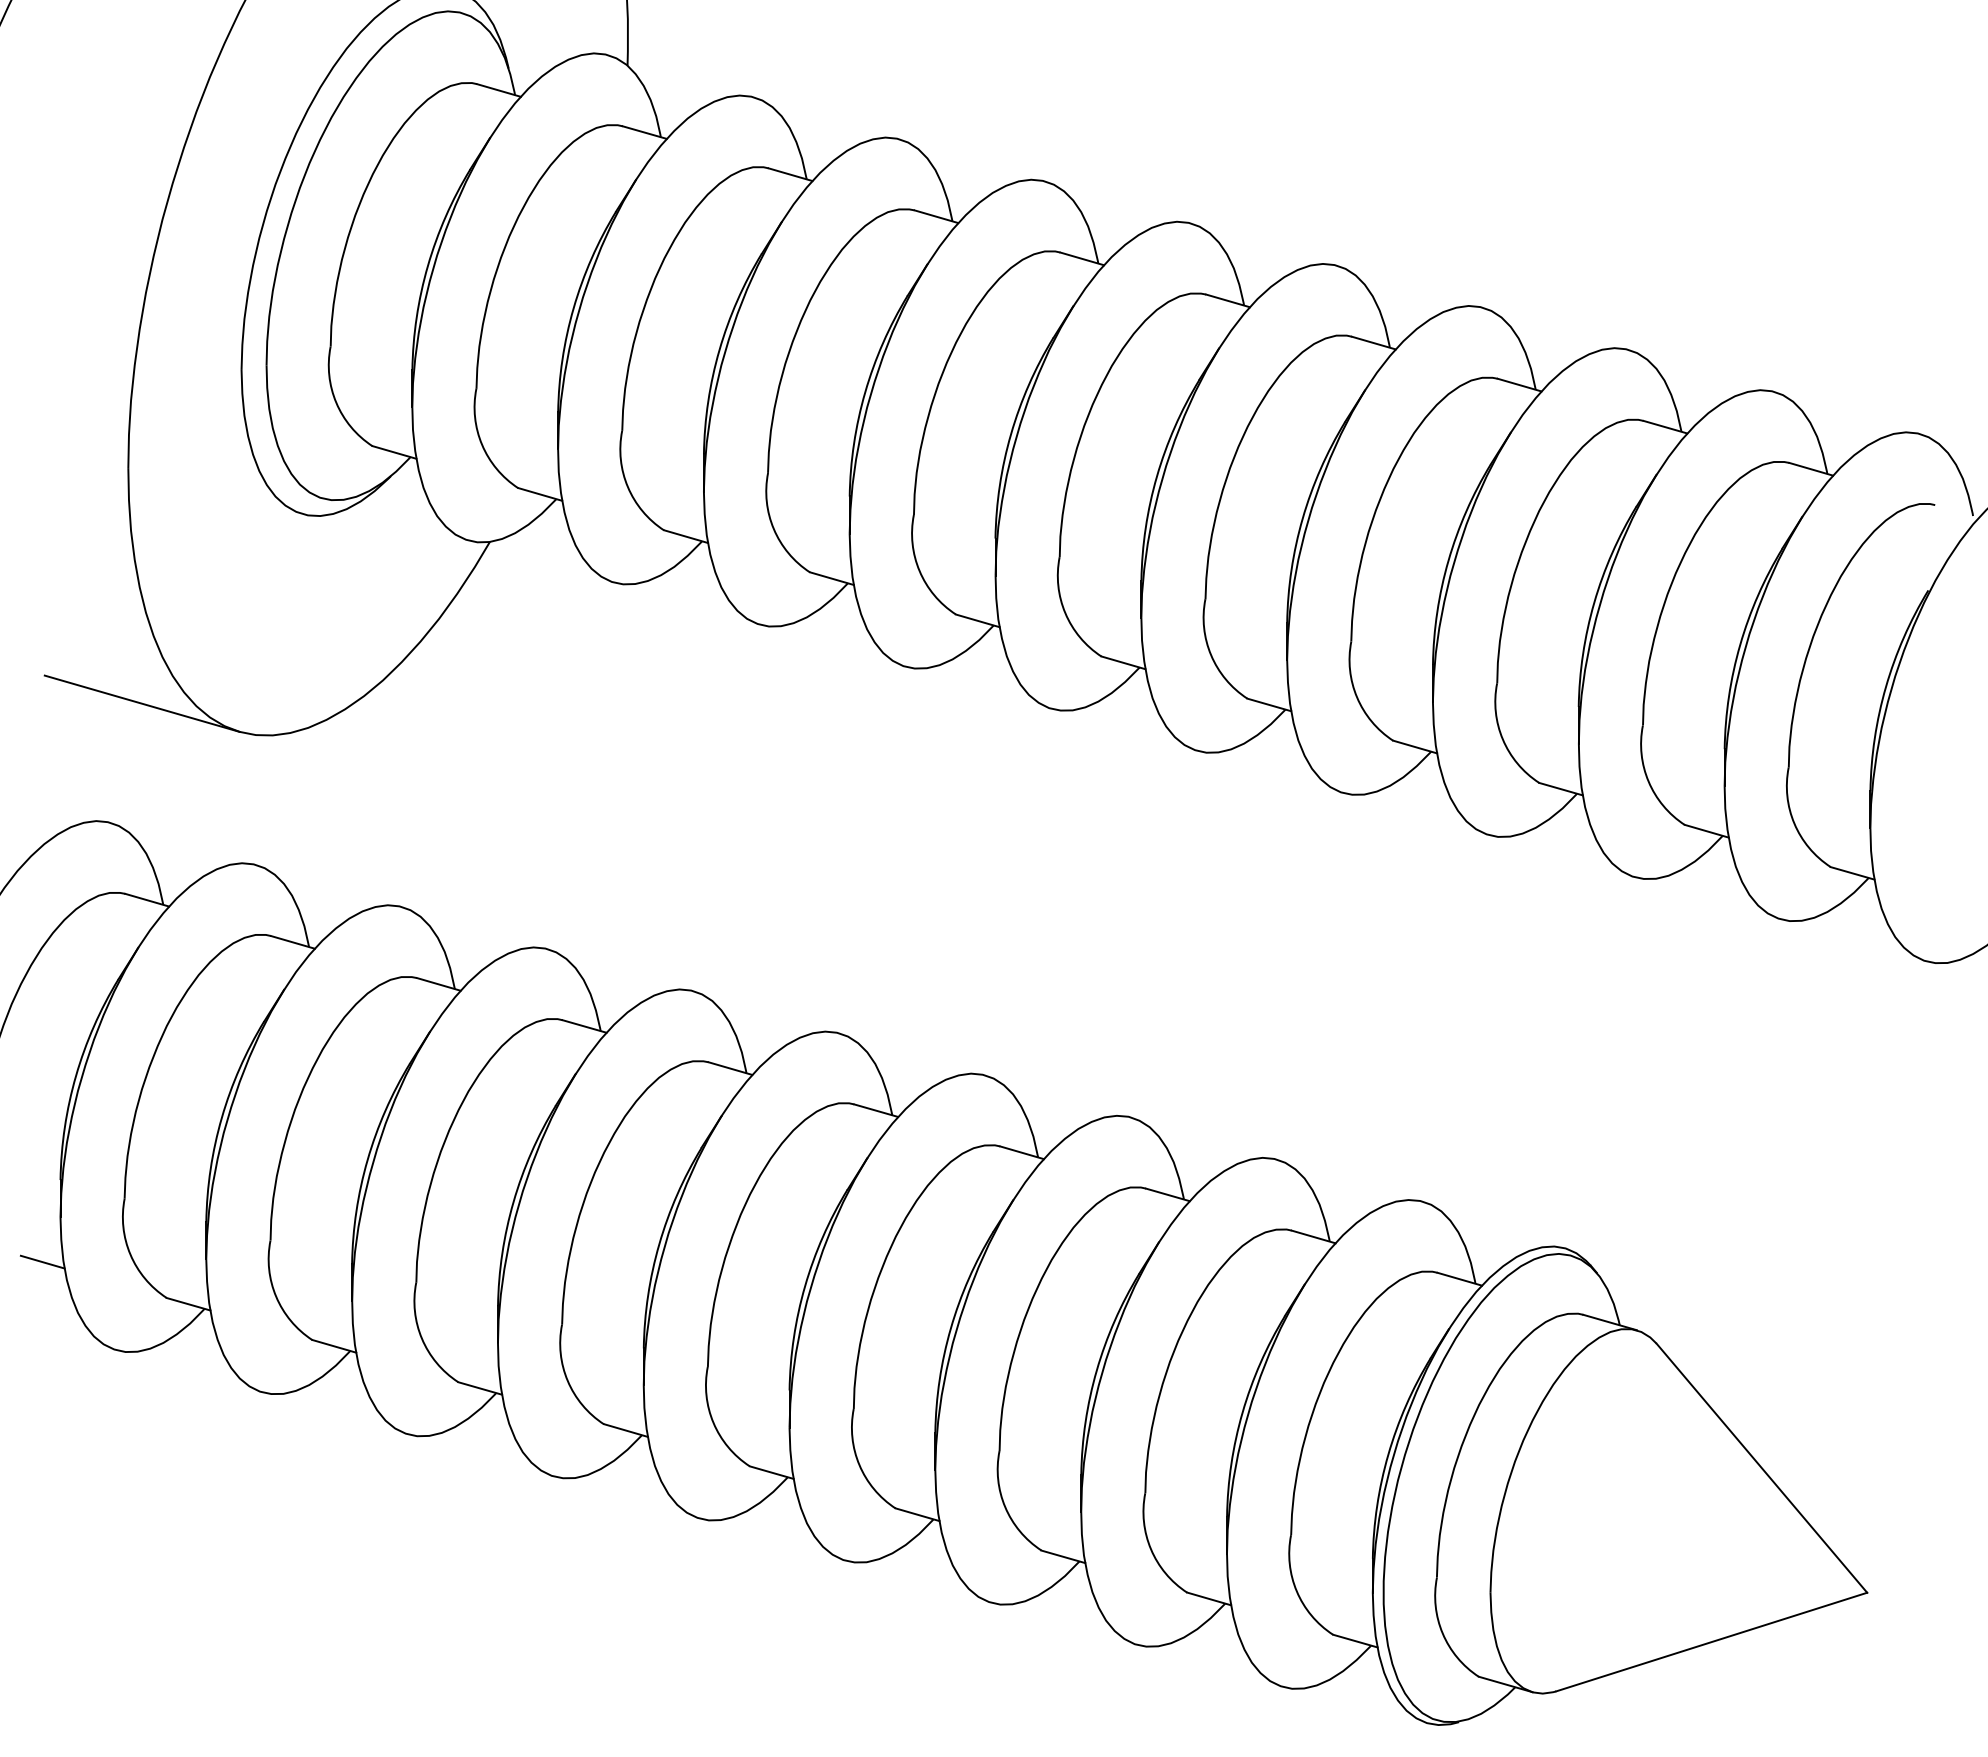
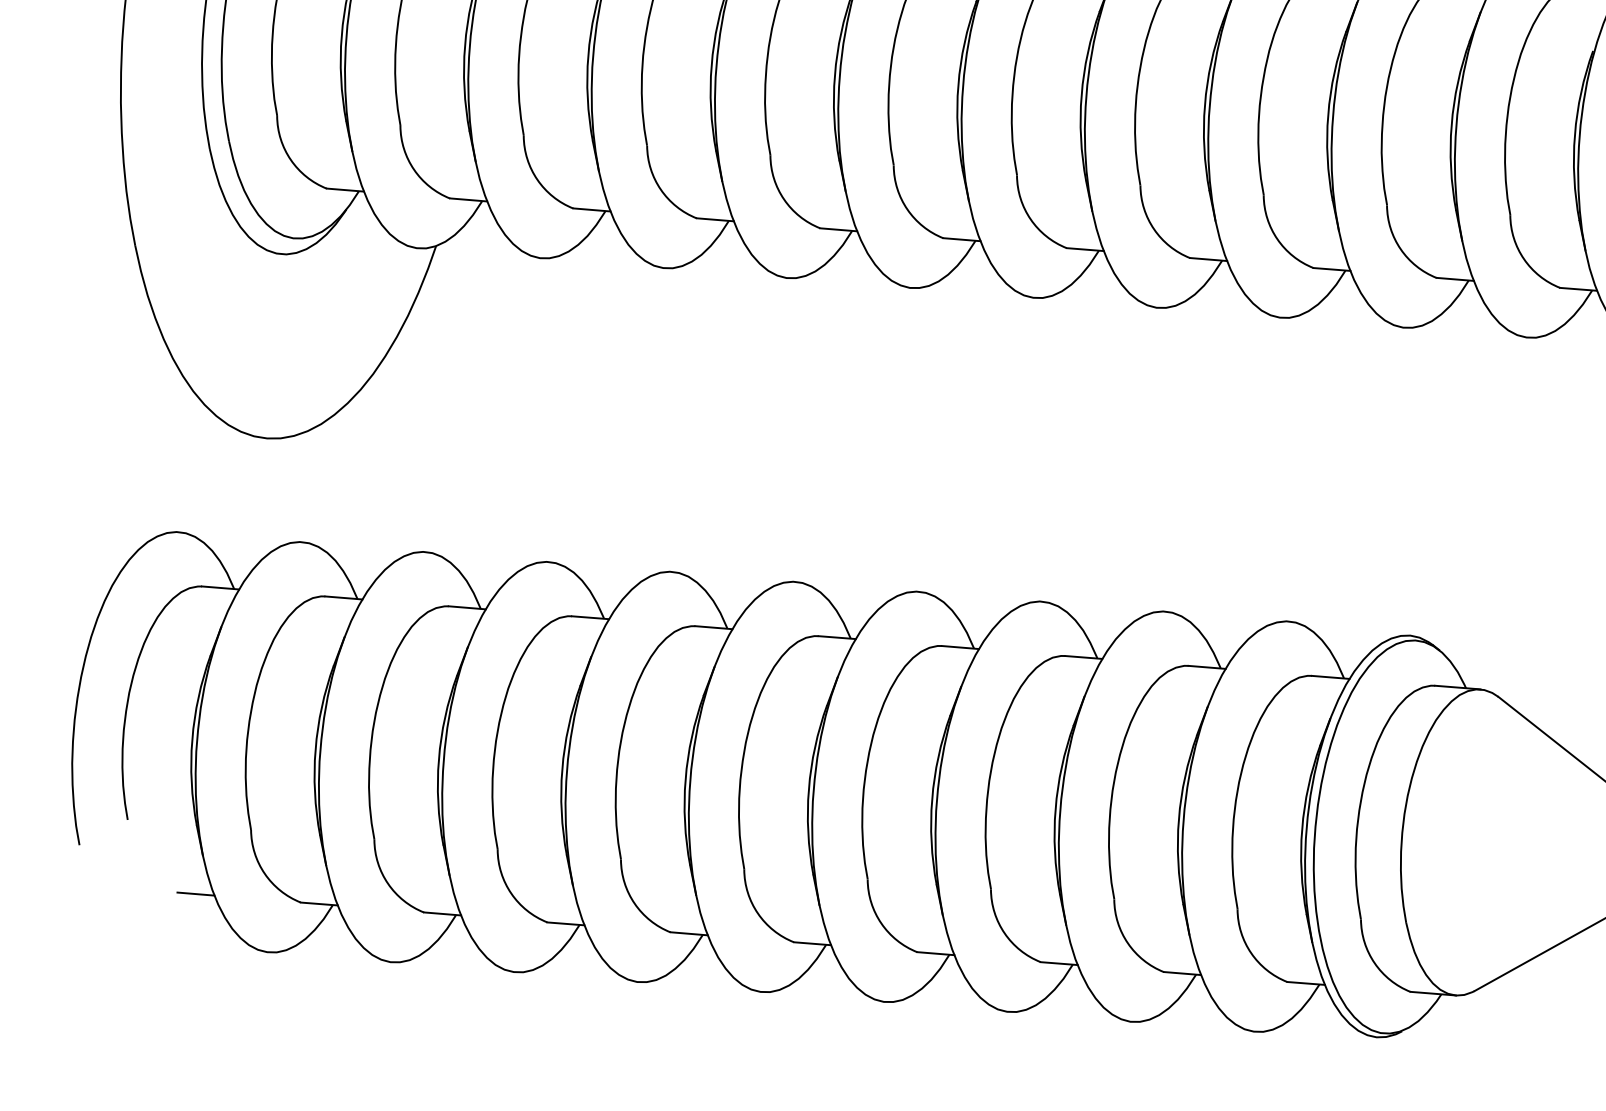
line: (141, 703) -> (184, 431), removed

